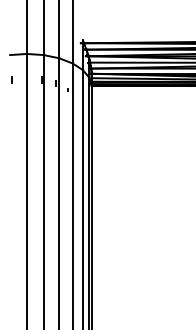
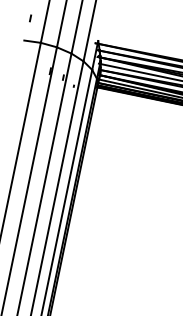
line: (11, 79) -> (30, 17), moved

